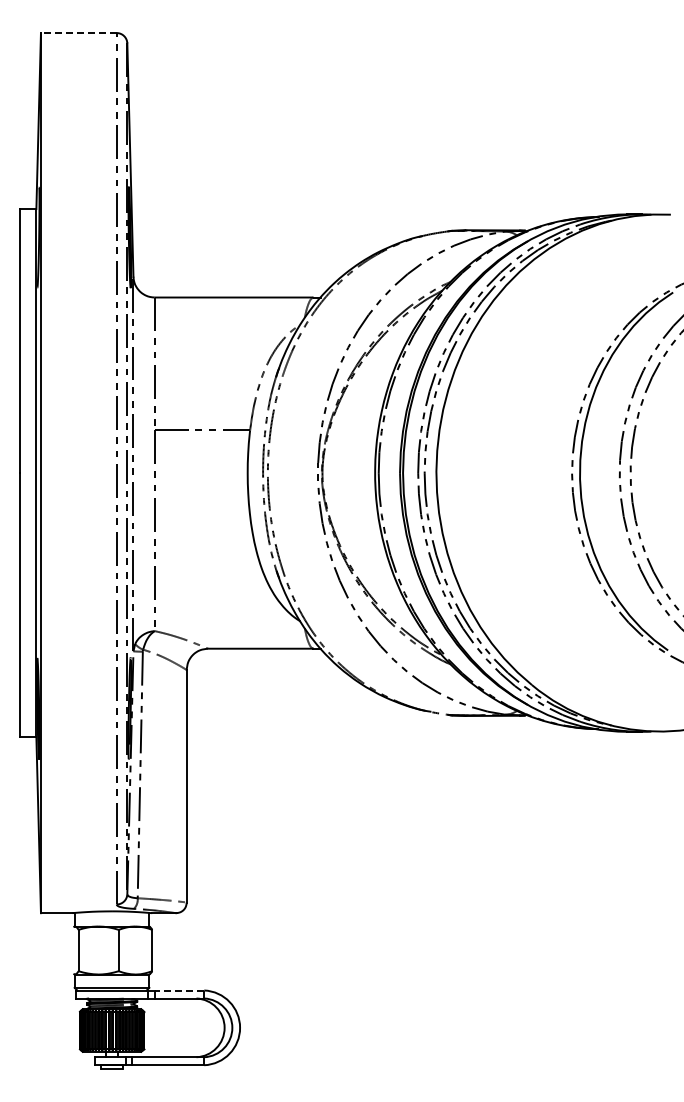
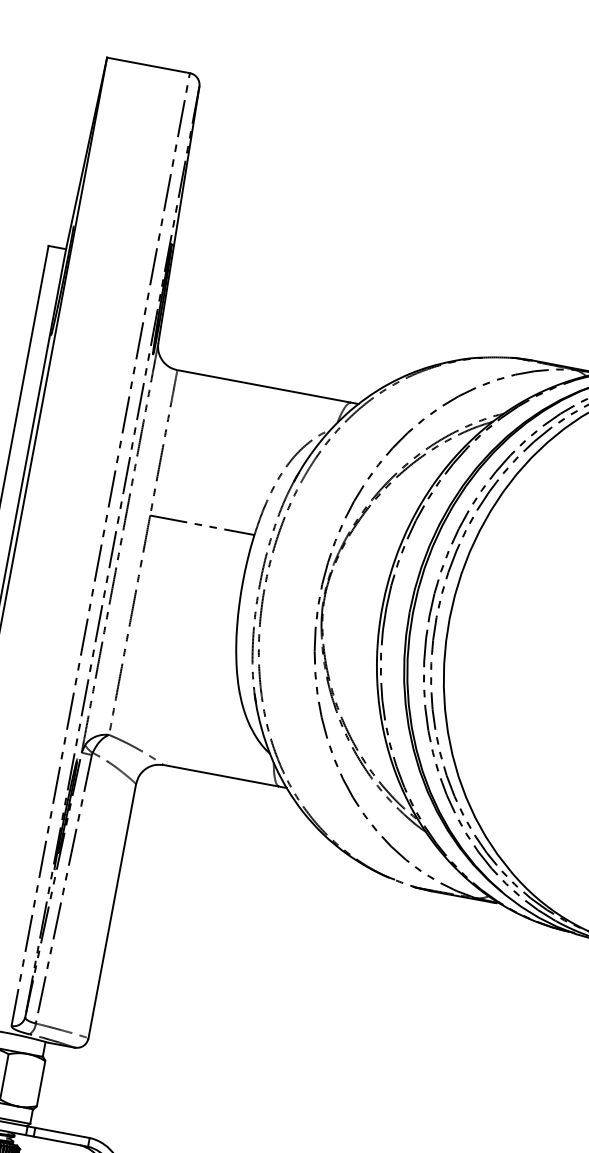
line: (78, 33) -> (148, 65), dashed -> solid
line: (179, 990) -> (62, 1132), dashed -> solid

